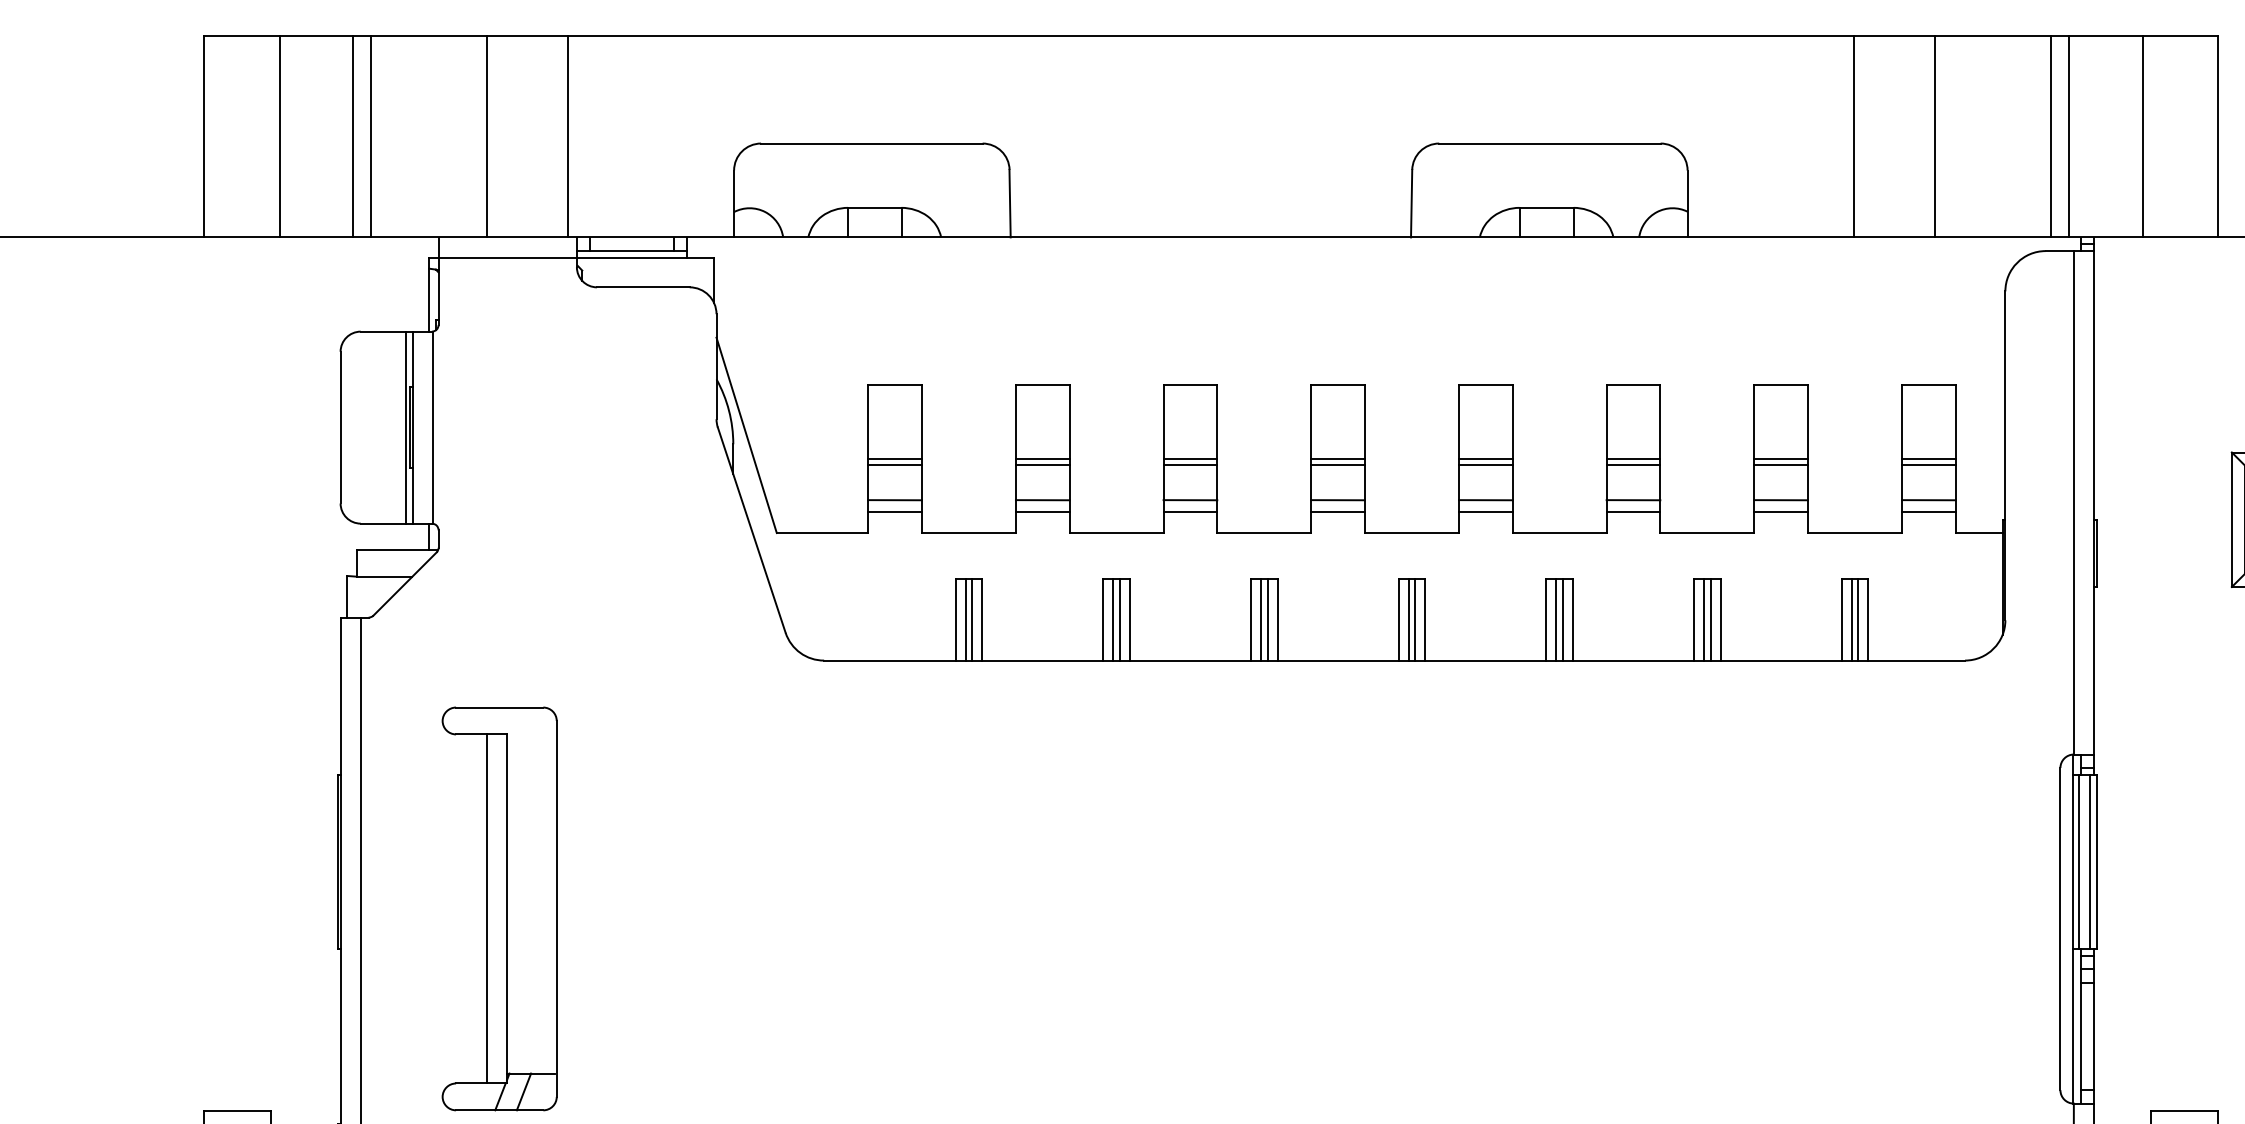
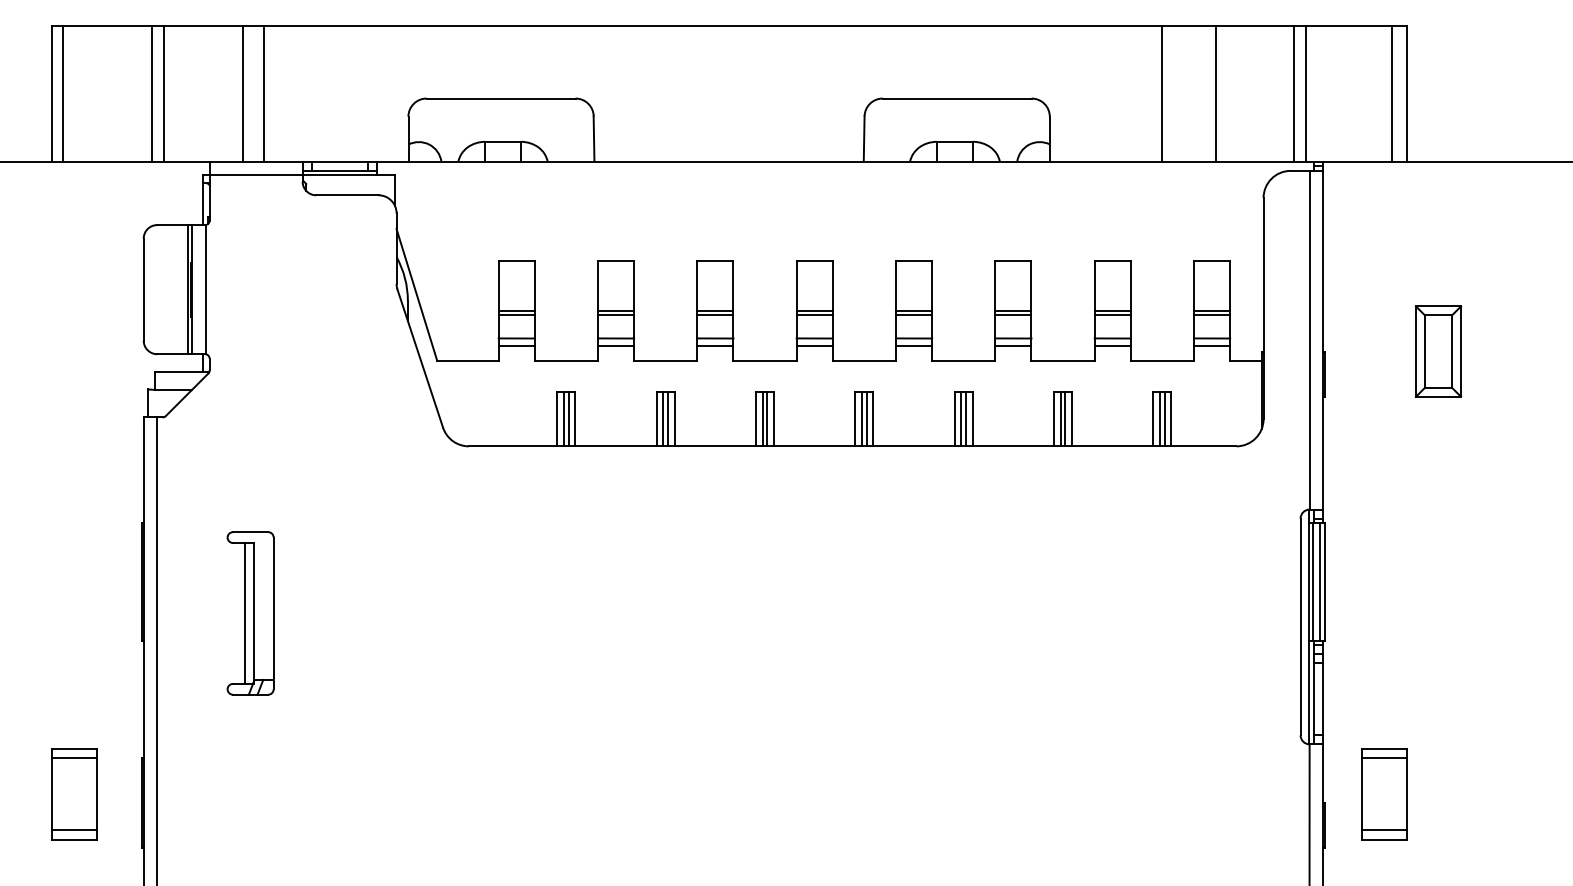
line: (279, 136) -> (62, 93), moved
line: (567, 136) -> (264, 93), moved
line: (2142, 136) -> (1391, 93), moved
part: (499, 909) -> (250, 613), size x0.6

